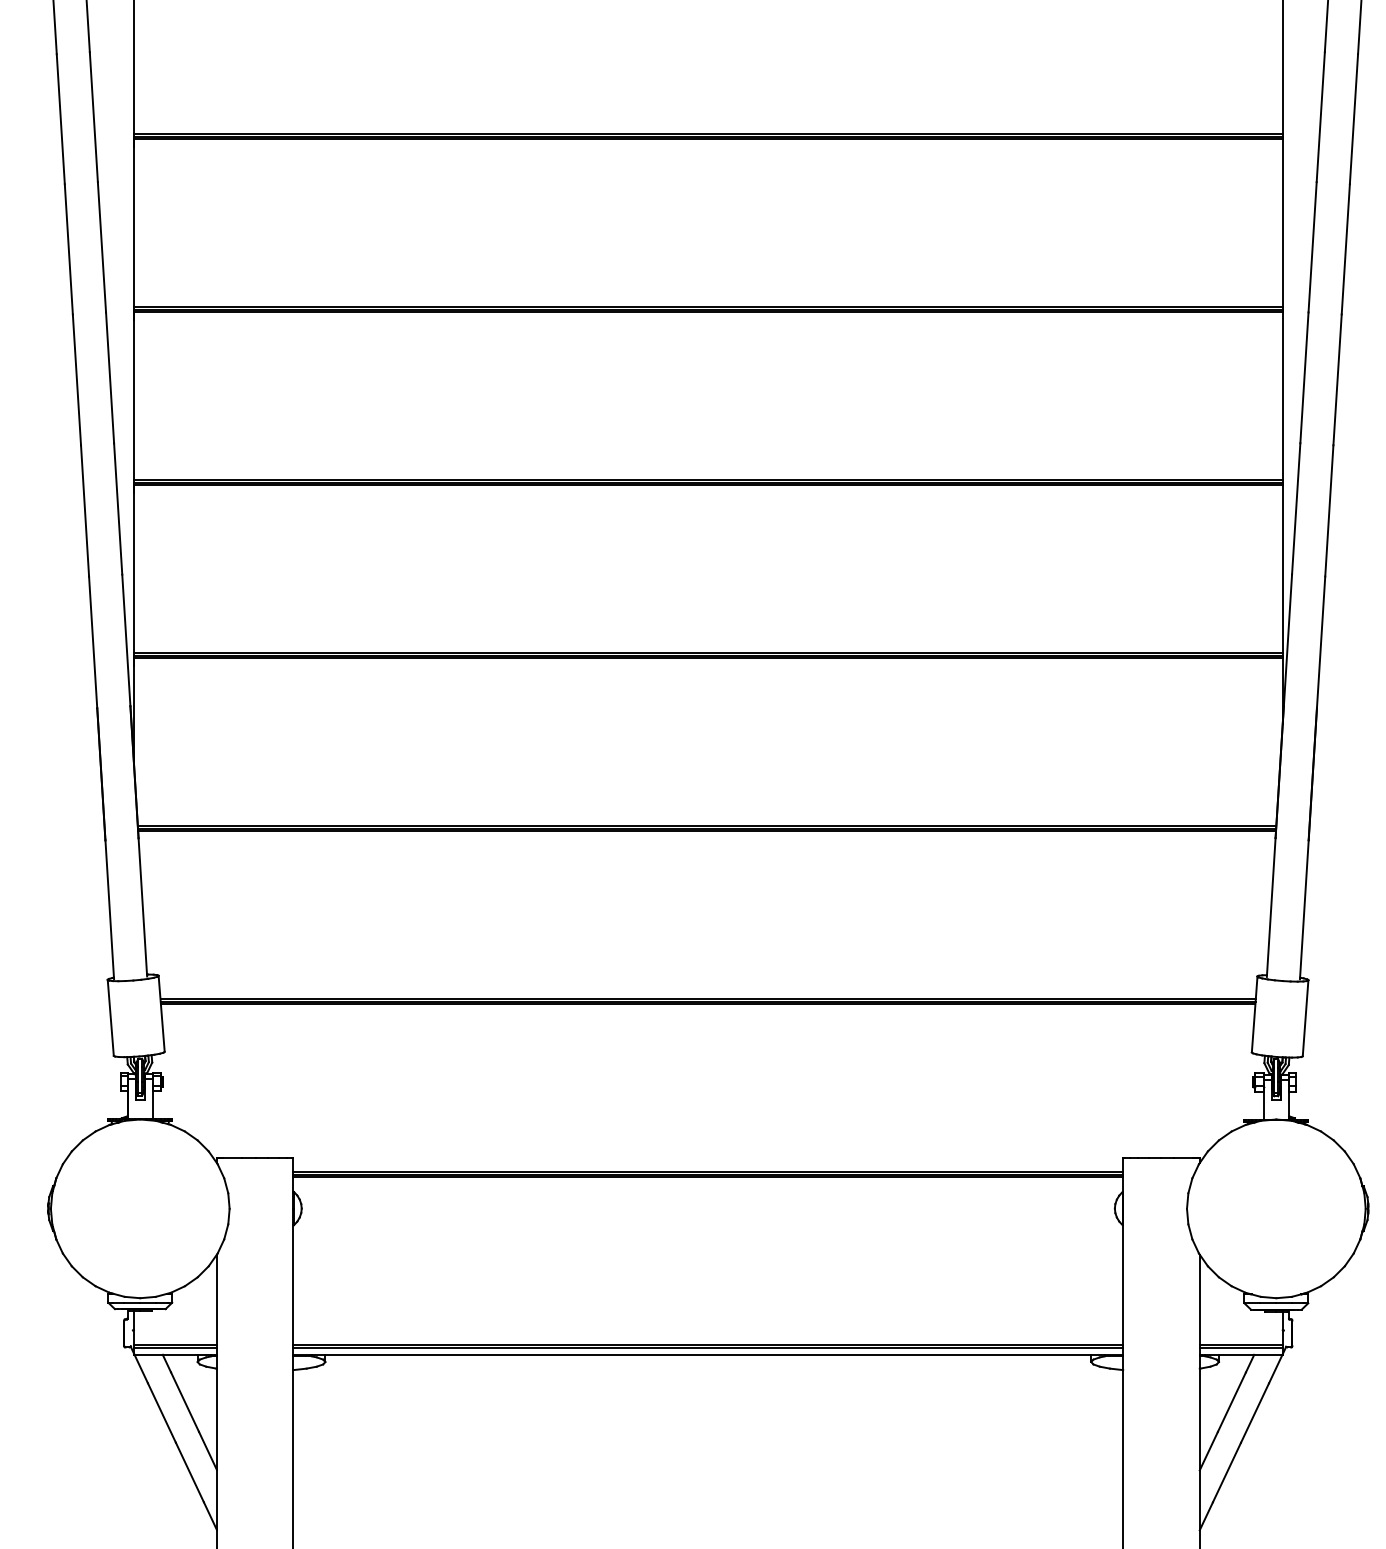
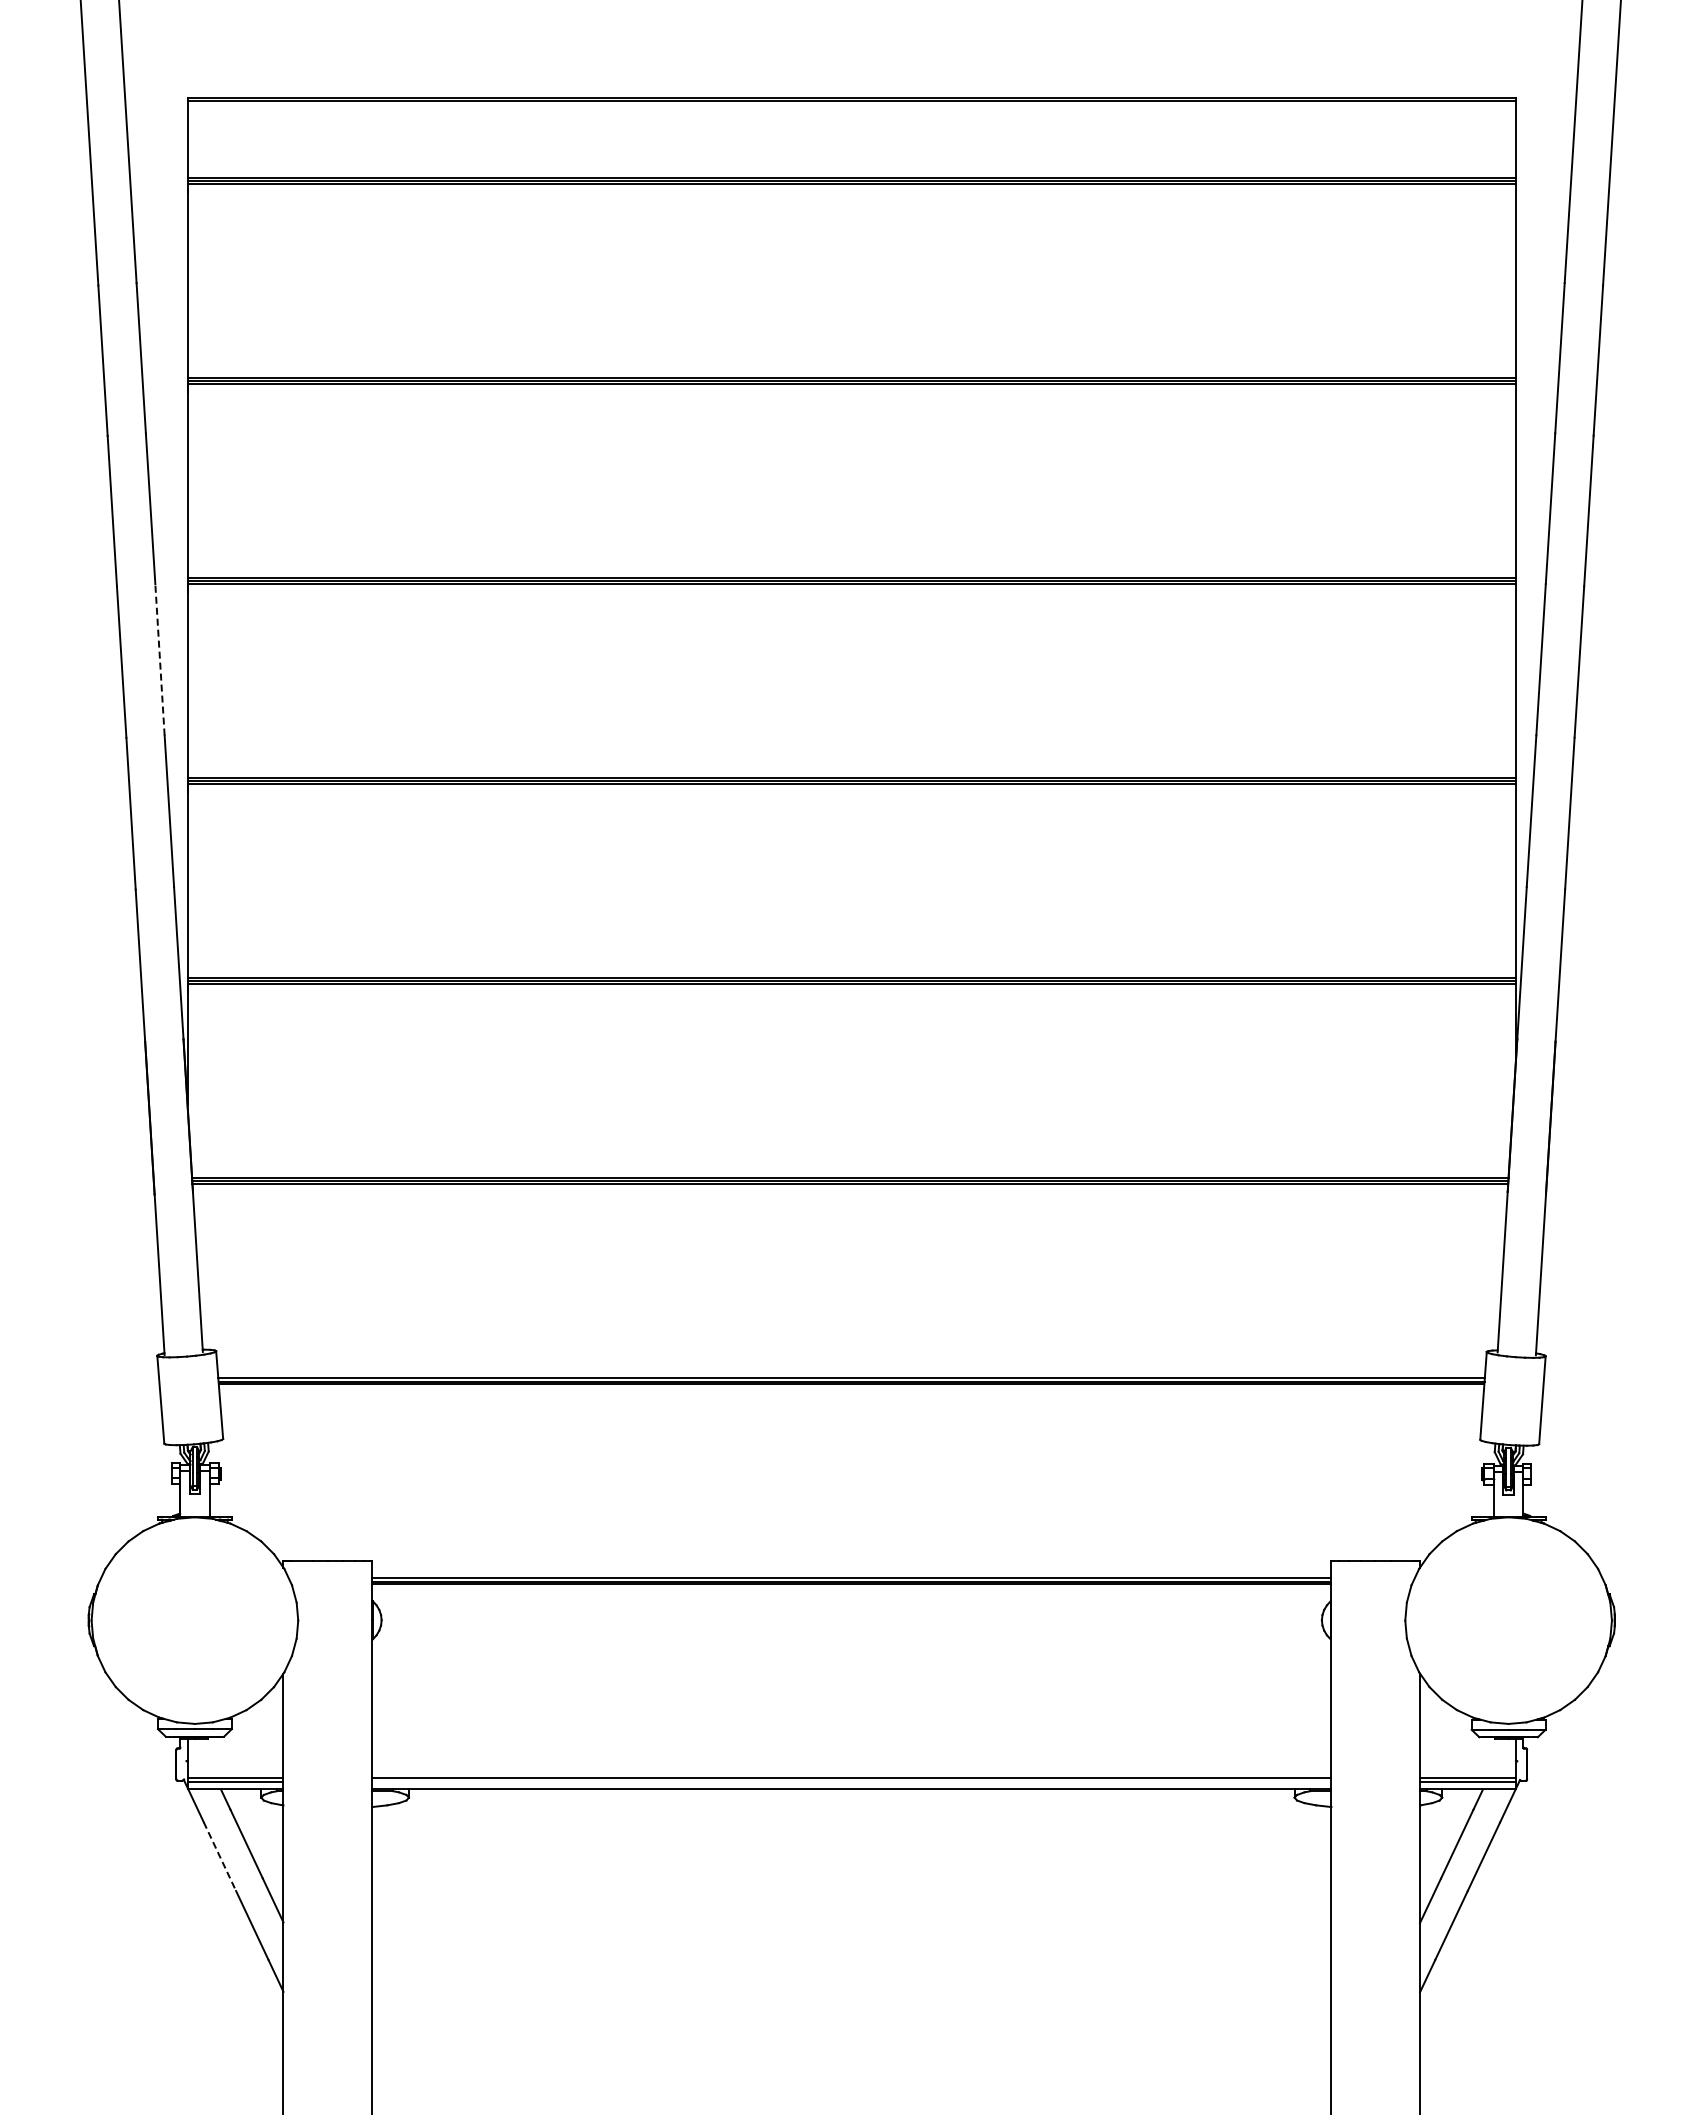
line: (110, 377) -> (160, 659), solid -> dashed
line: (708, 1347) -> (851, 1781), removed
line: (162, 1413) -> (220, 1857), solid -> dashed

